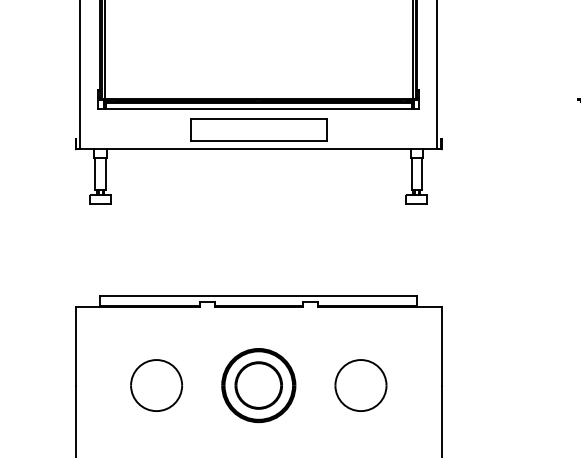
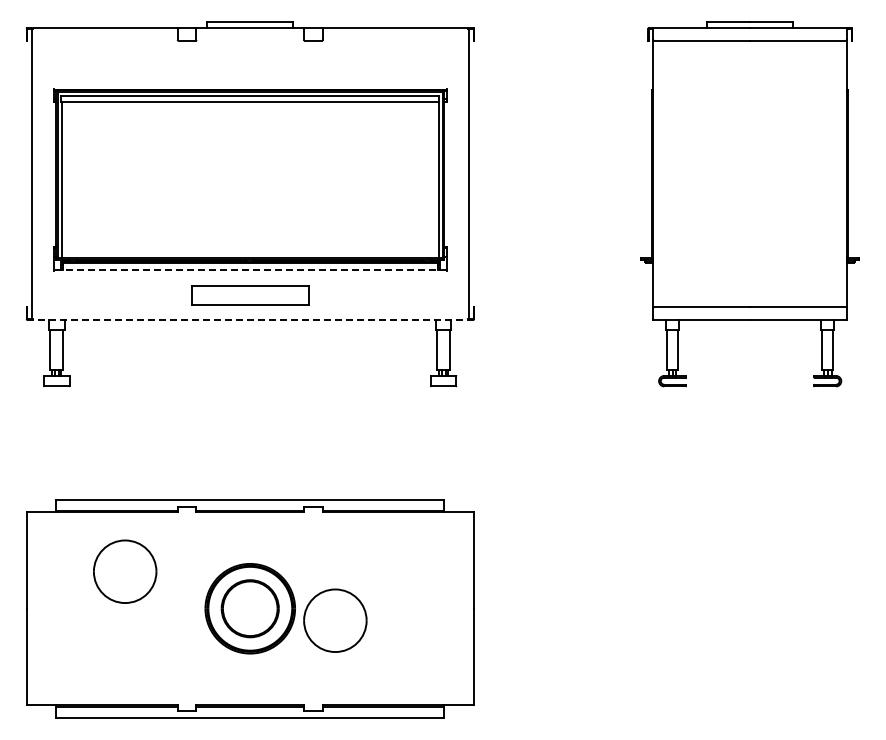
line: (258, 108) -> (249, 269), solid -> dashed
part: (258, 129) -> (250, 295), size x0.7
line: (258, 149) -> (249, 319), solid -> dashed
part: (156, 385) -> (125, 571), moved
part: (361, 385) -> (335, 620), moved

